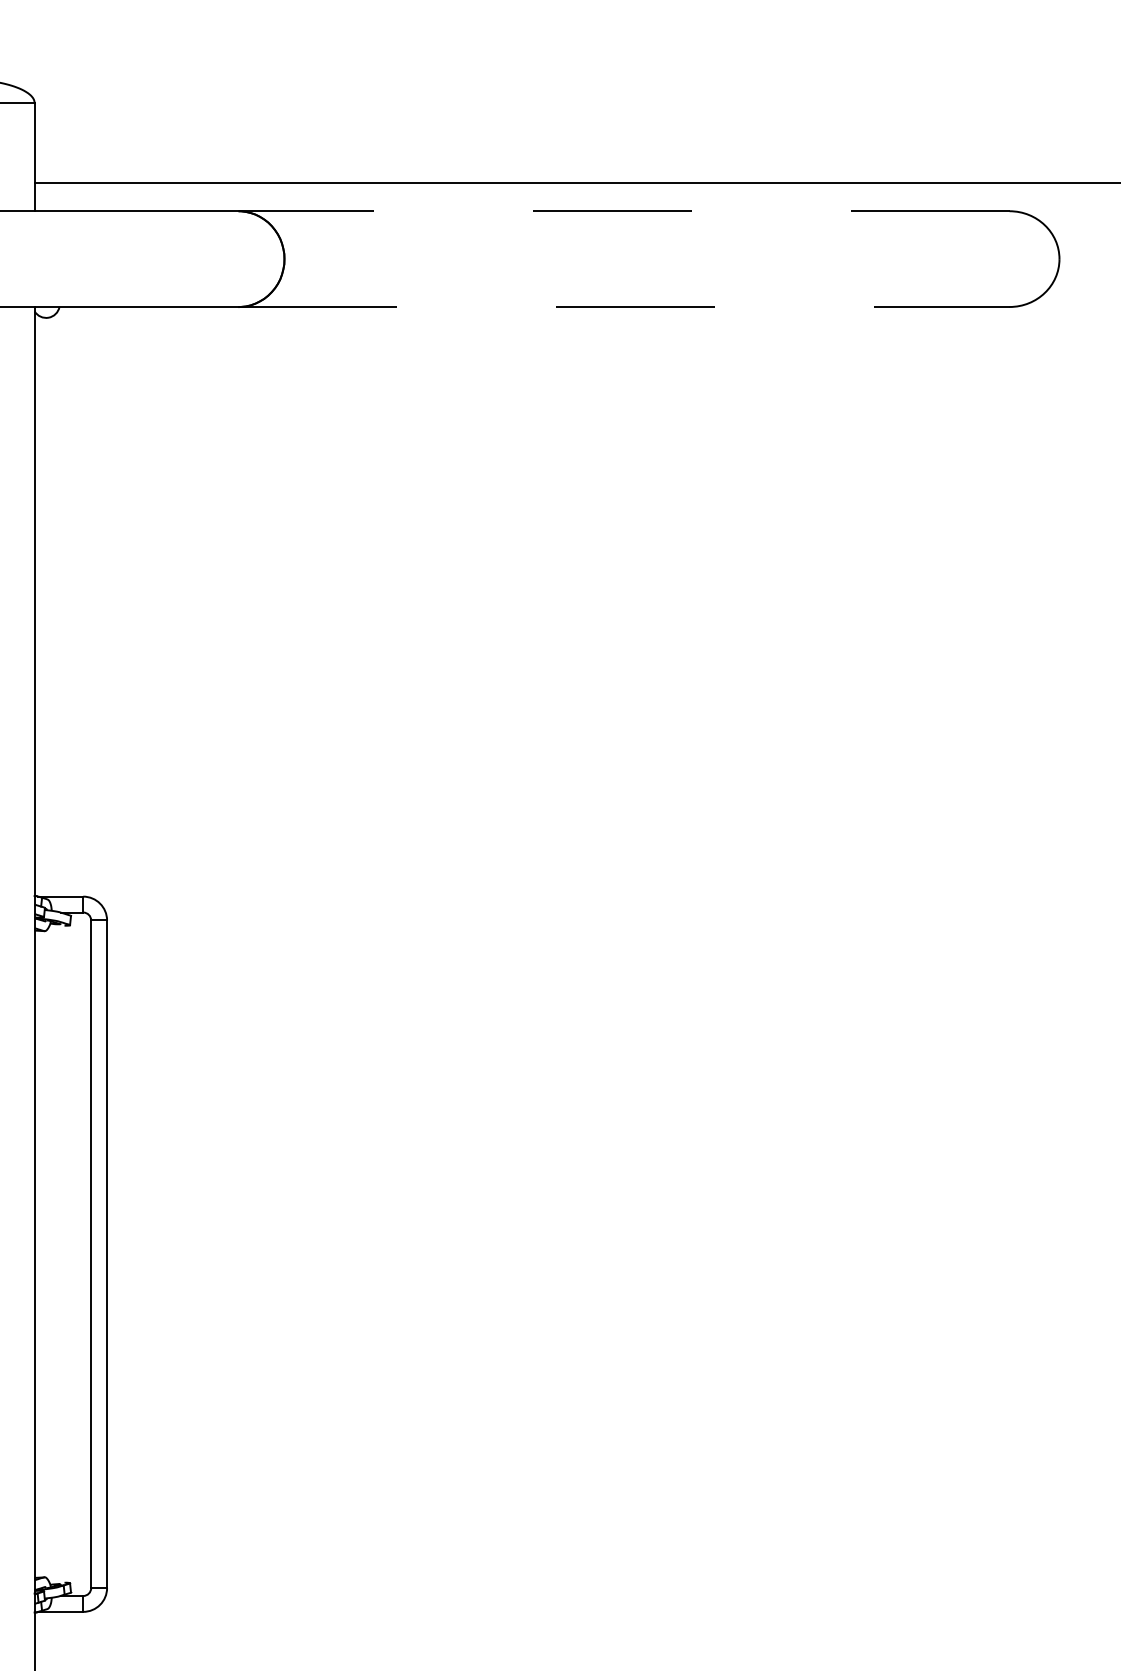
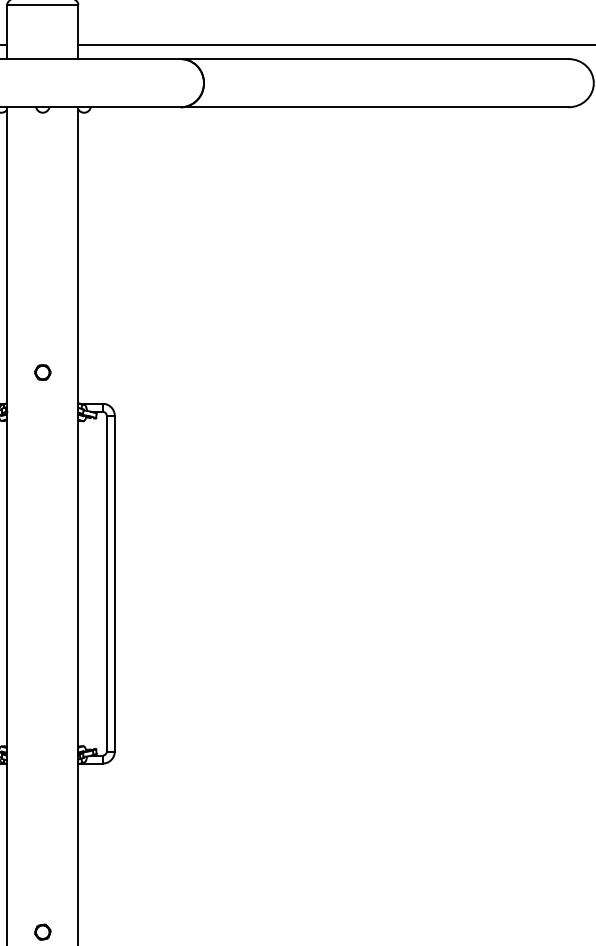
line: (623, 212) -> (374, 59), dashed -> solid
line: (623, 307) -> (374, 107), dashed -> solid

